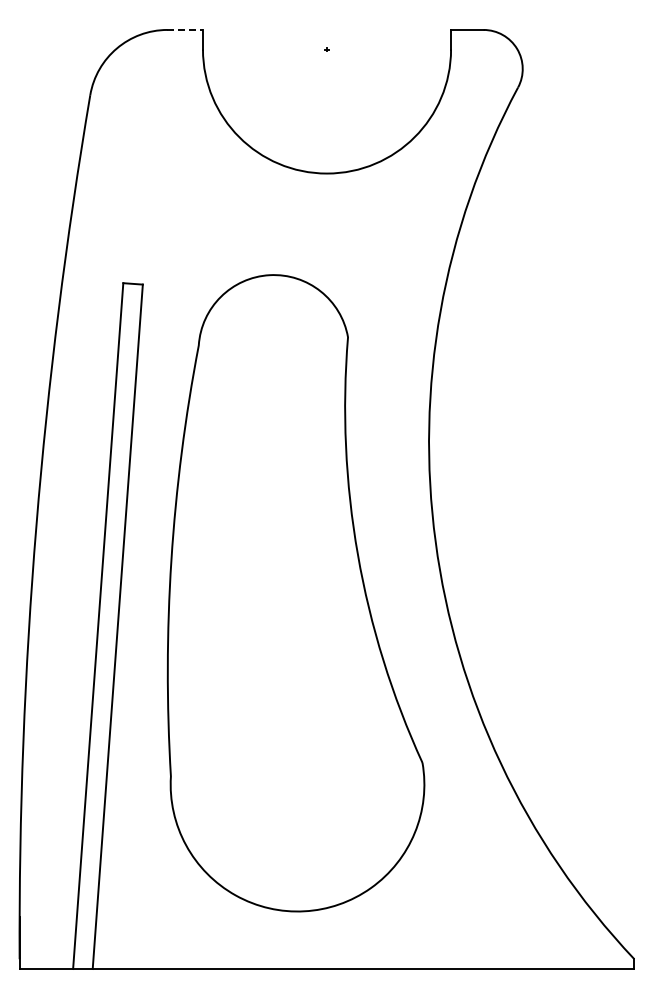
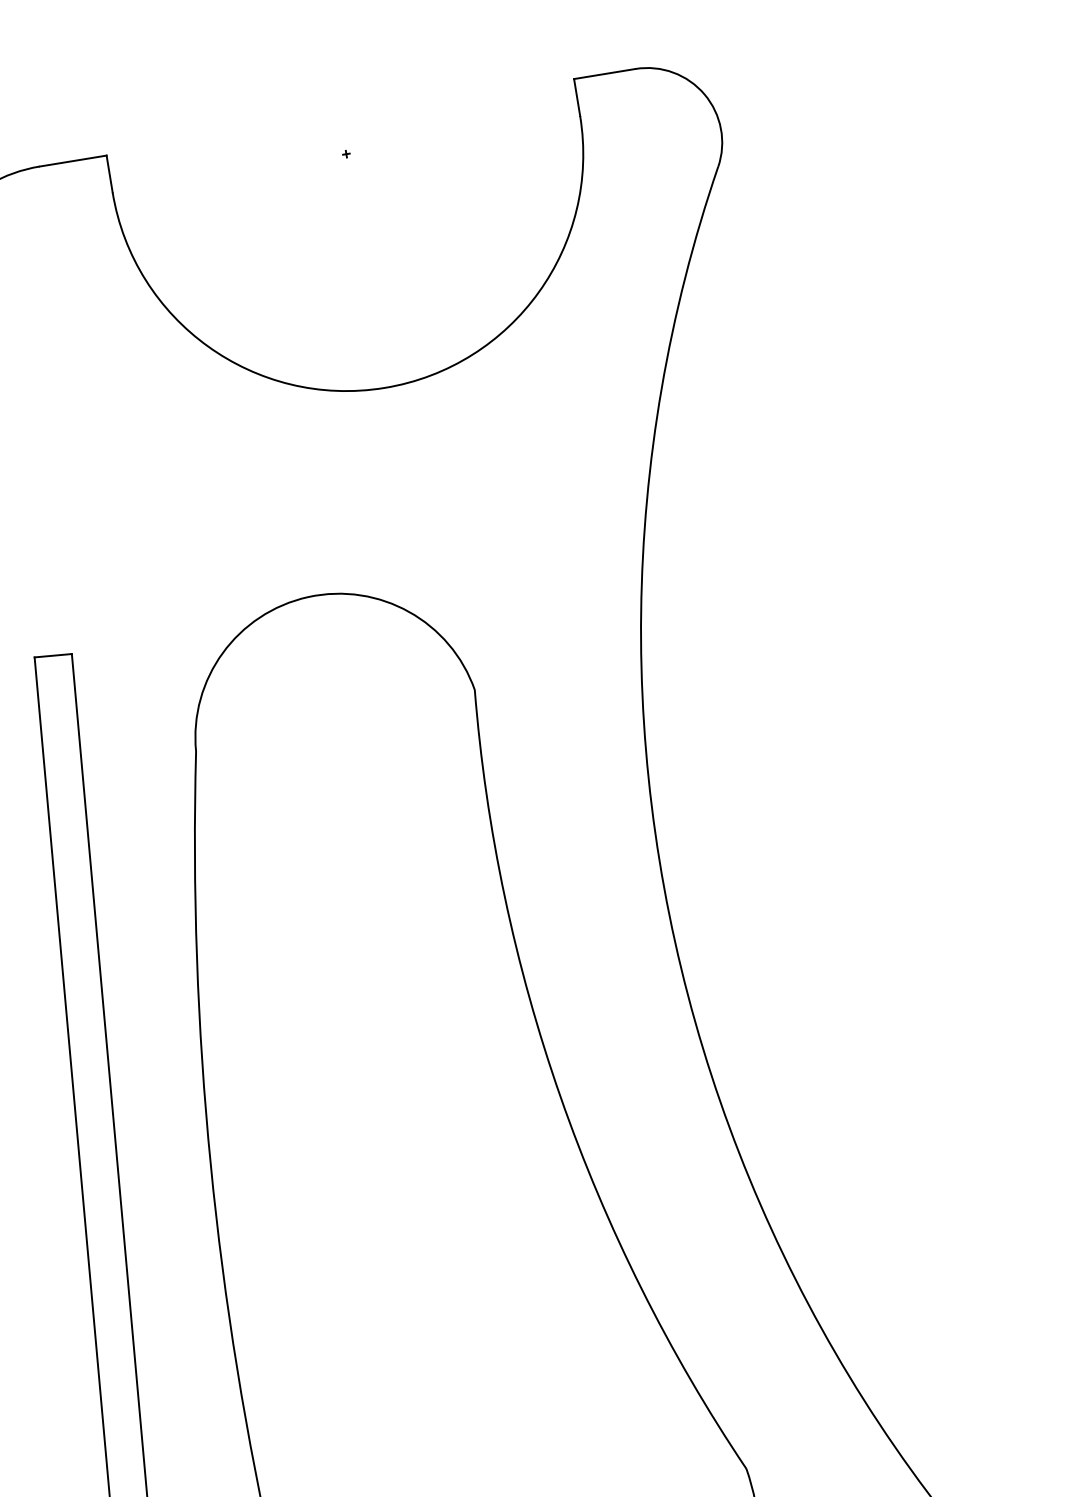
line: (185, 29) -> (73, 160), dashed -> solid

